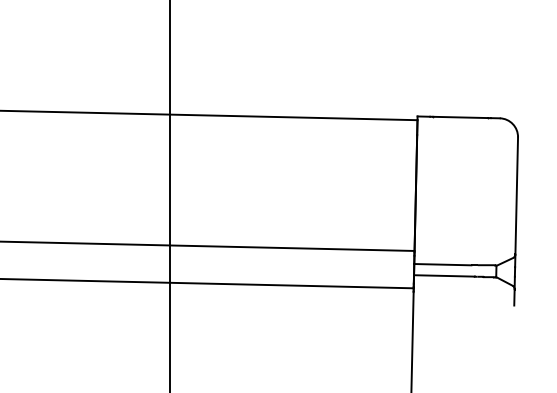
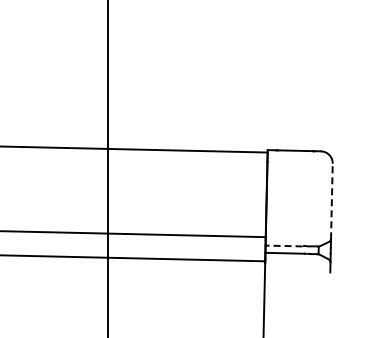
line: (516, 195) -> (331, 201), solid -> dashed
line: (441, 265) -> (283, 246), solid -> dashed

